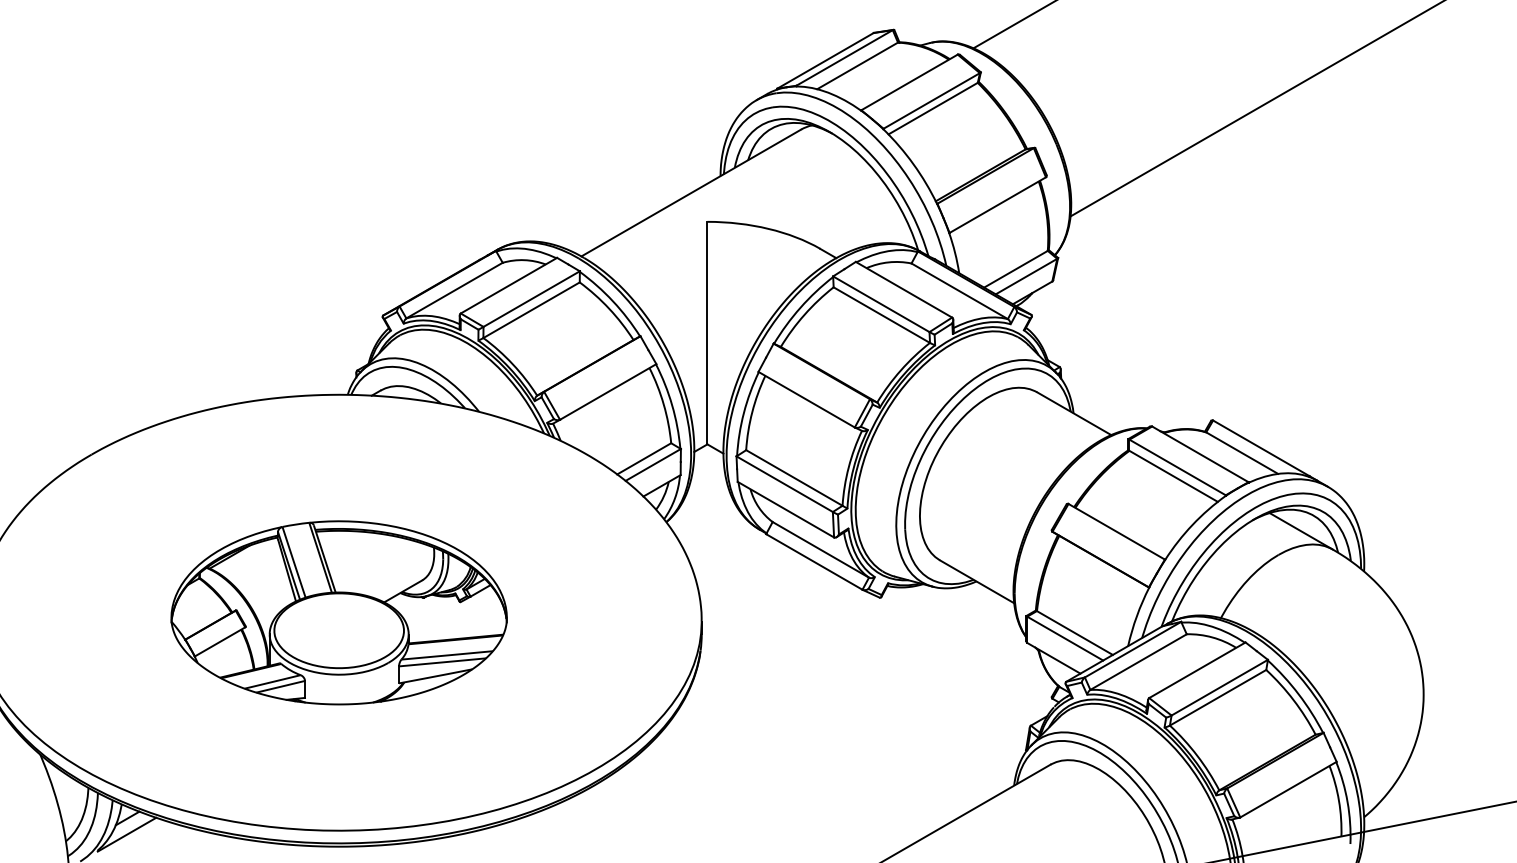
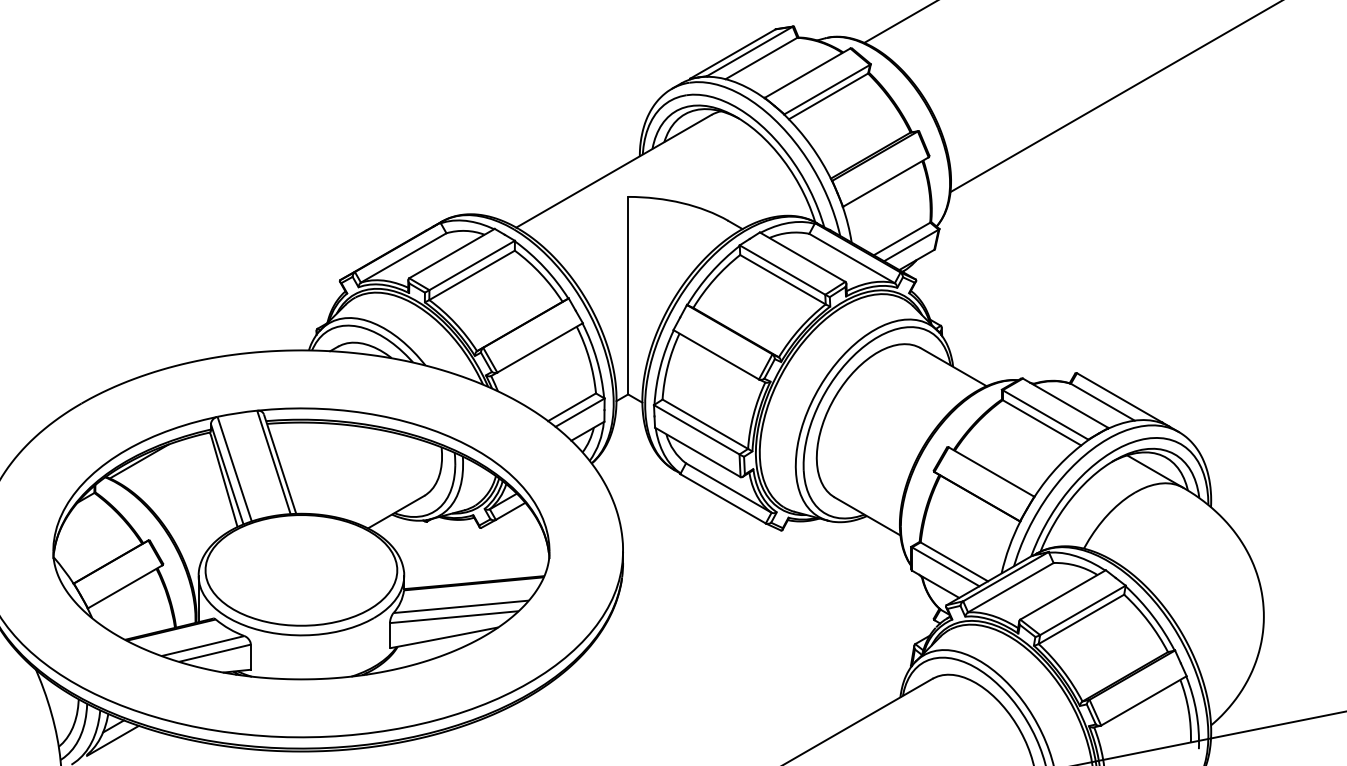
part: (338, 612) -> (300, 543), size x1.67

